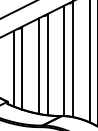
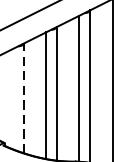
line: (22, 67) -> (23, 97), solid -> dashed
line: (14, 68) -> (13, 98), removed

